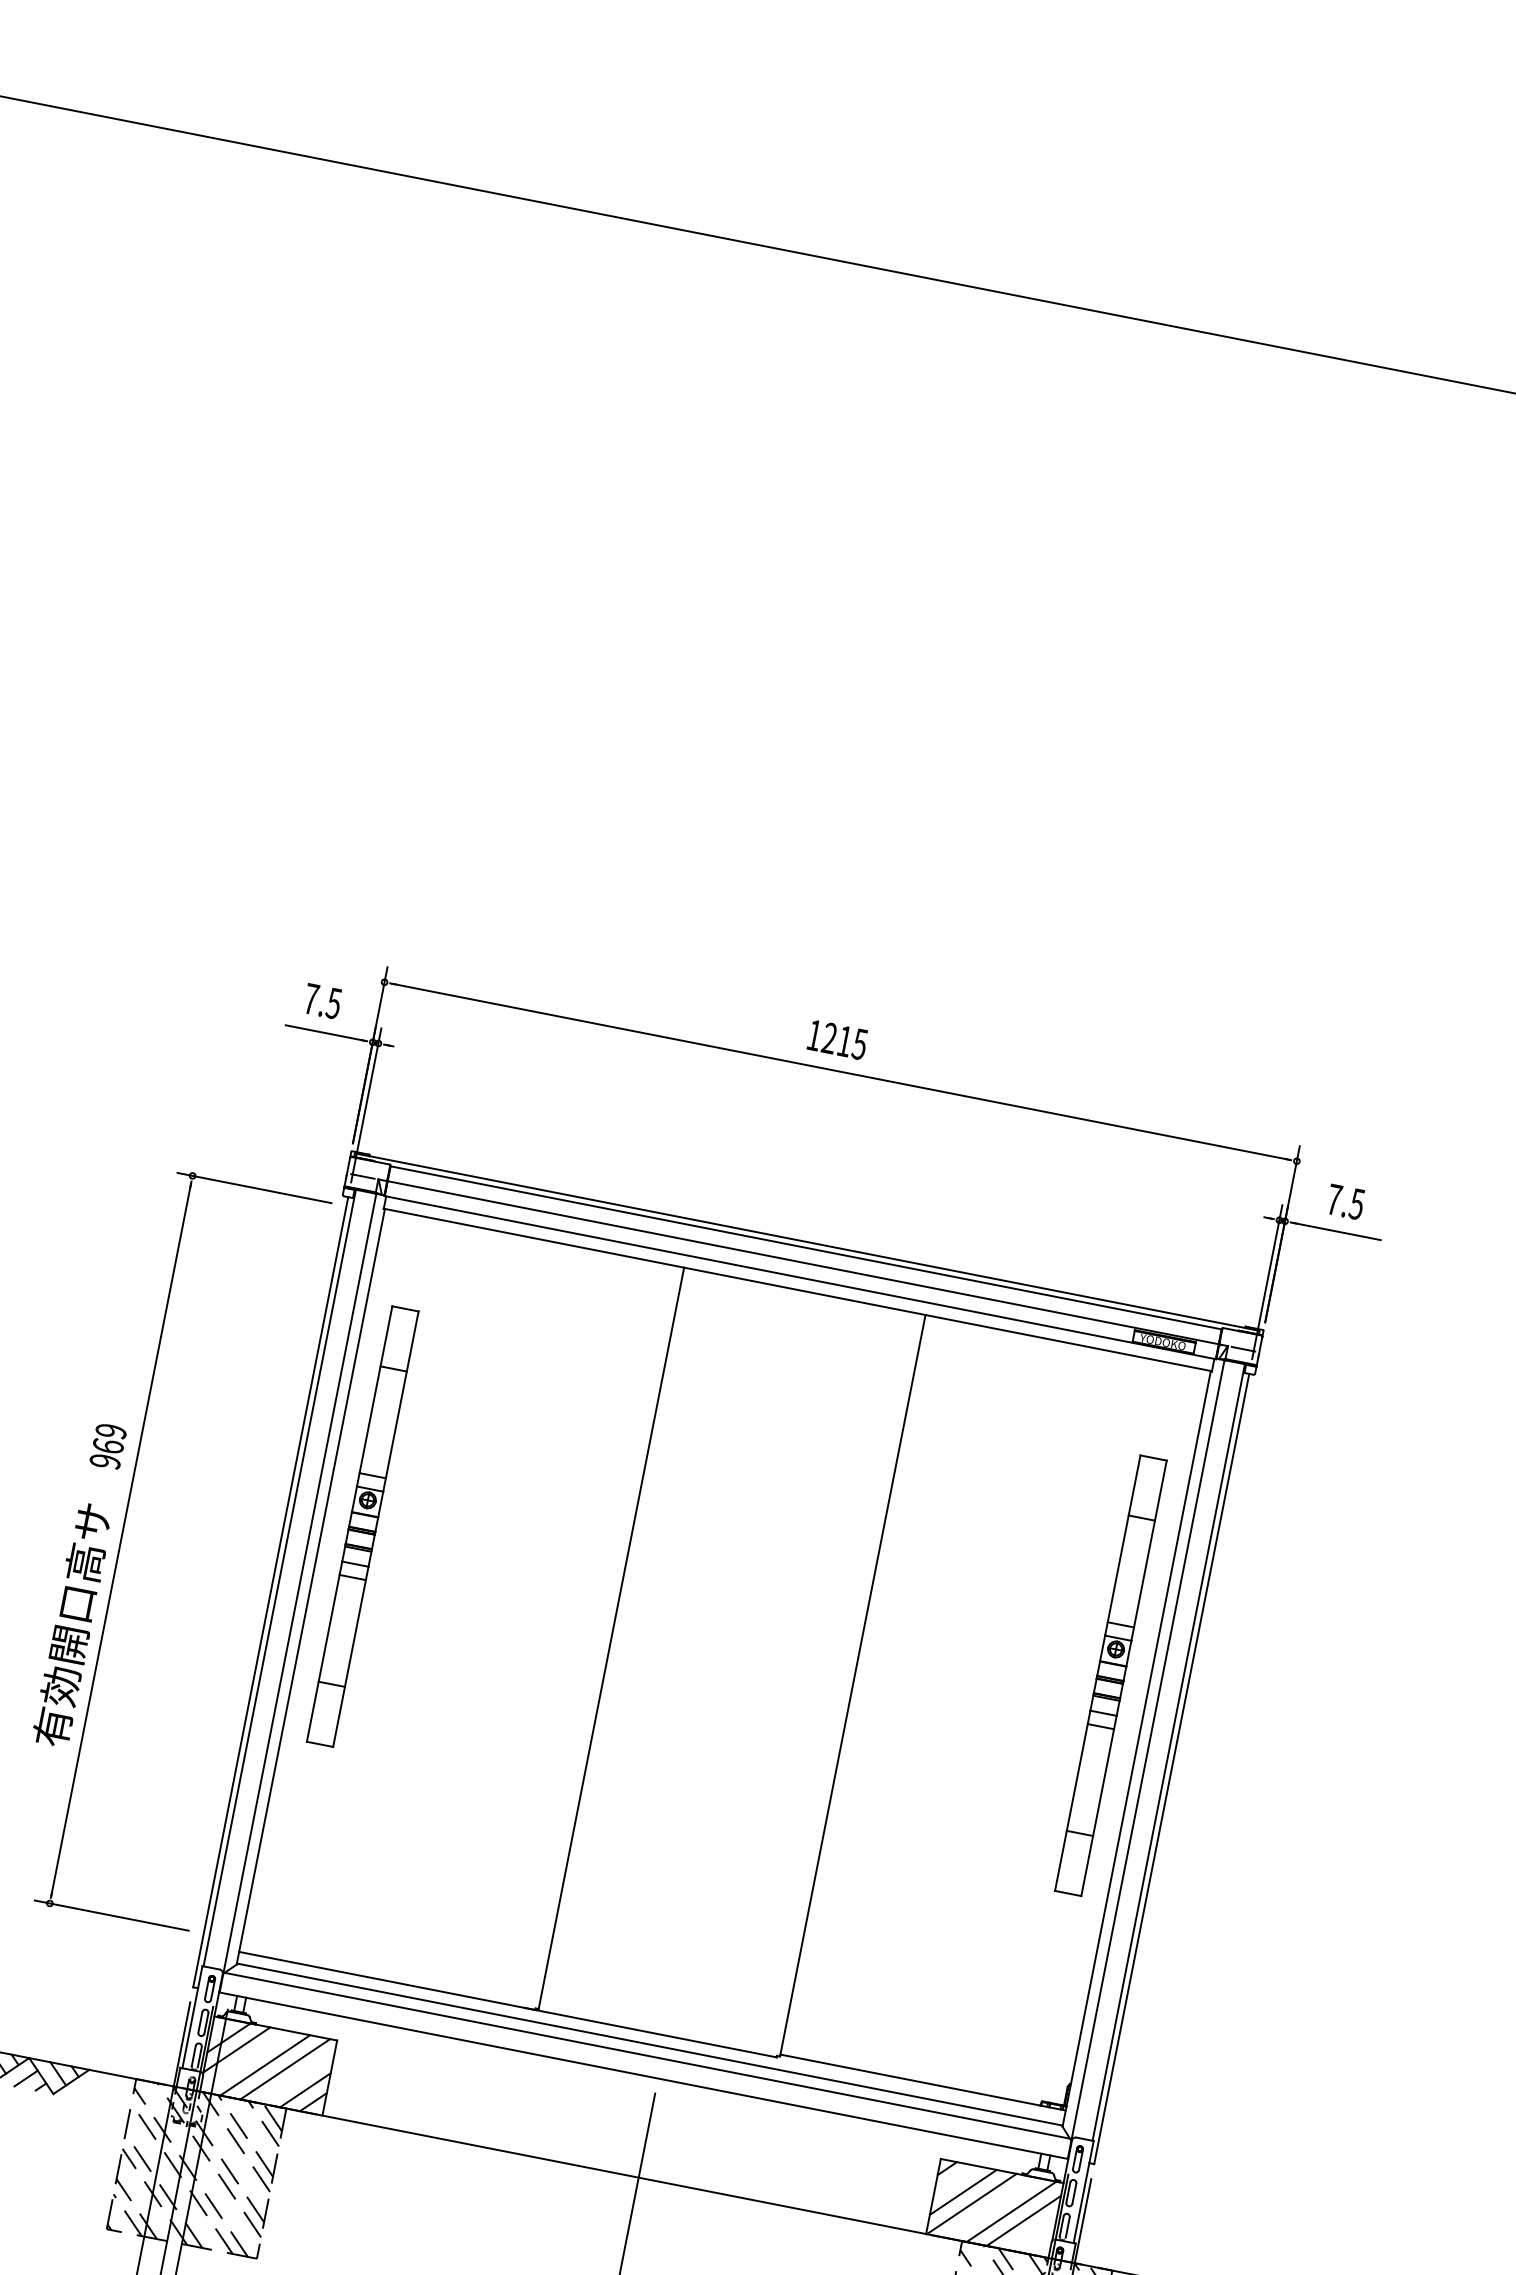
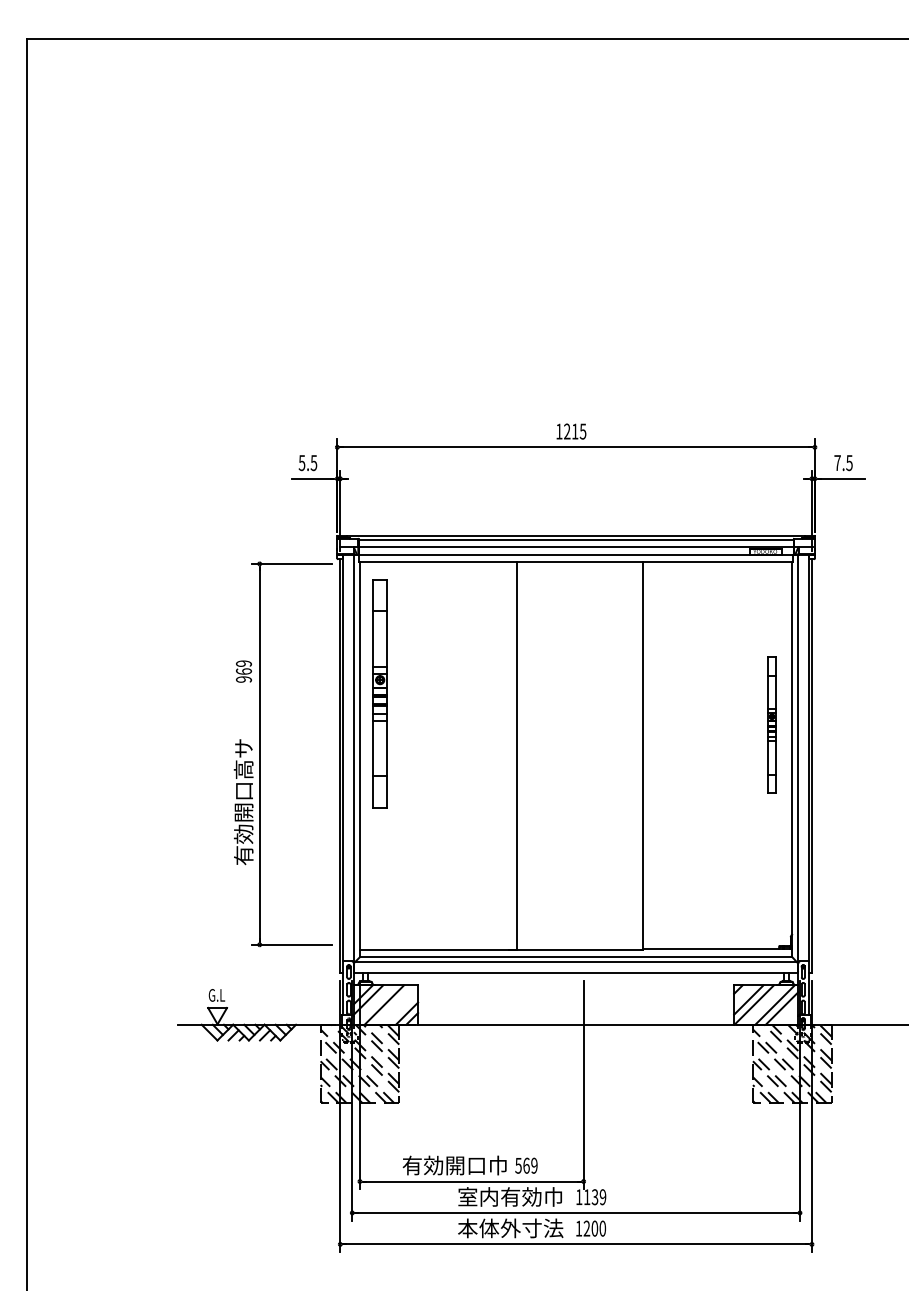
text: (310, 999) -> (301, 463), 7.5 -> 5.5
text: (107, 1446) -> (243, 671), moved
part: (361, 1525) -> (379, 693), moved
part: (1110, 1674) -> (771, 724), size x0.6
line: (284, 2068) -> (394, 1004), removed

